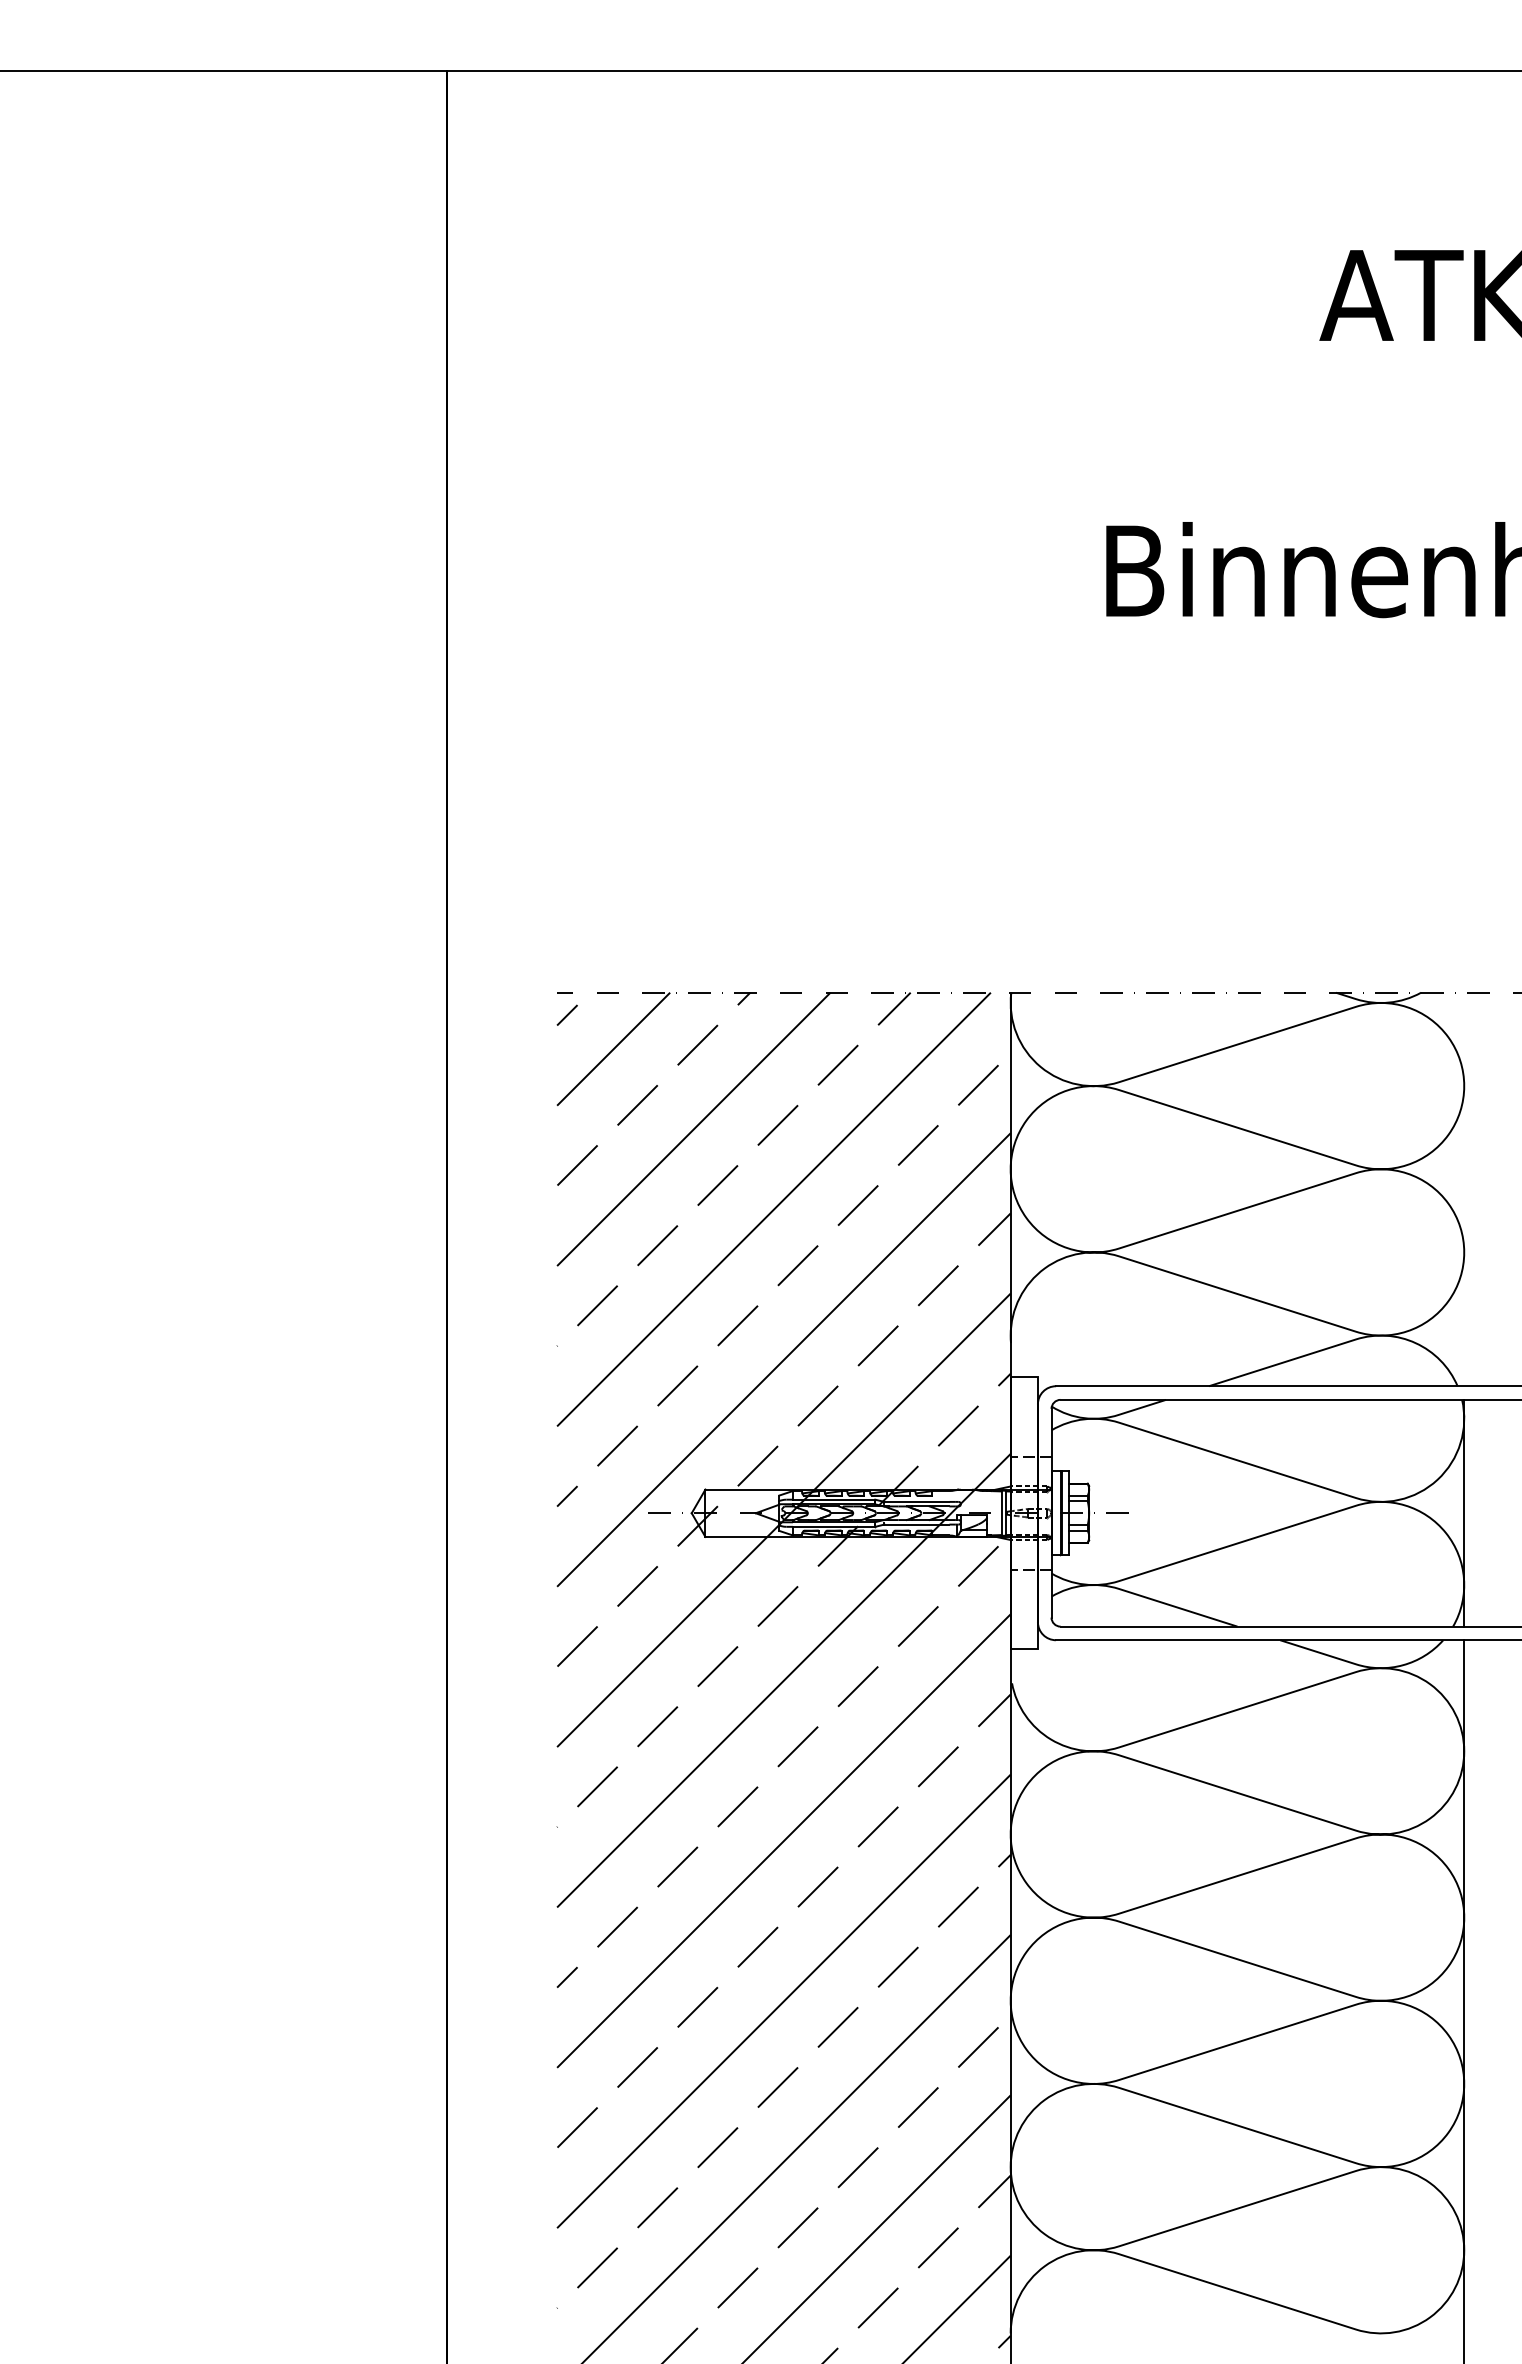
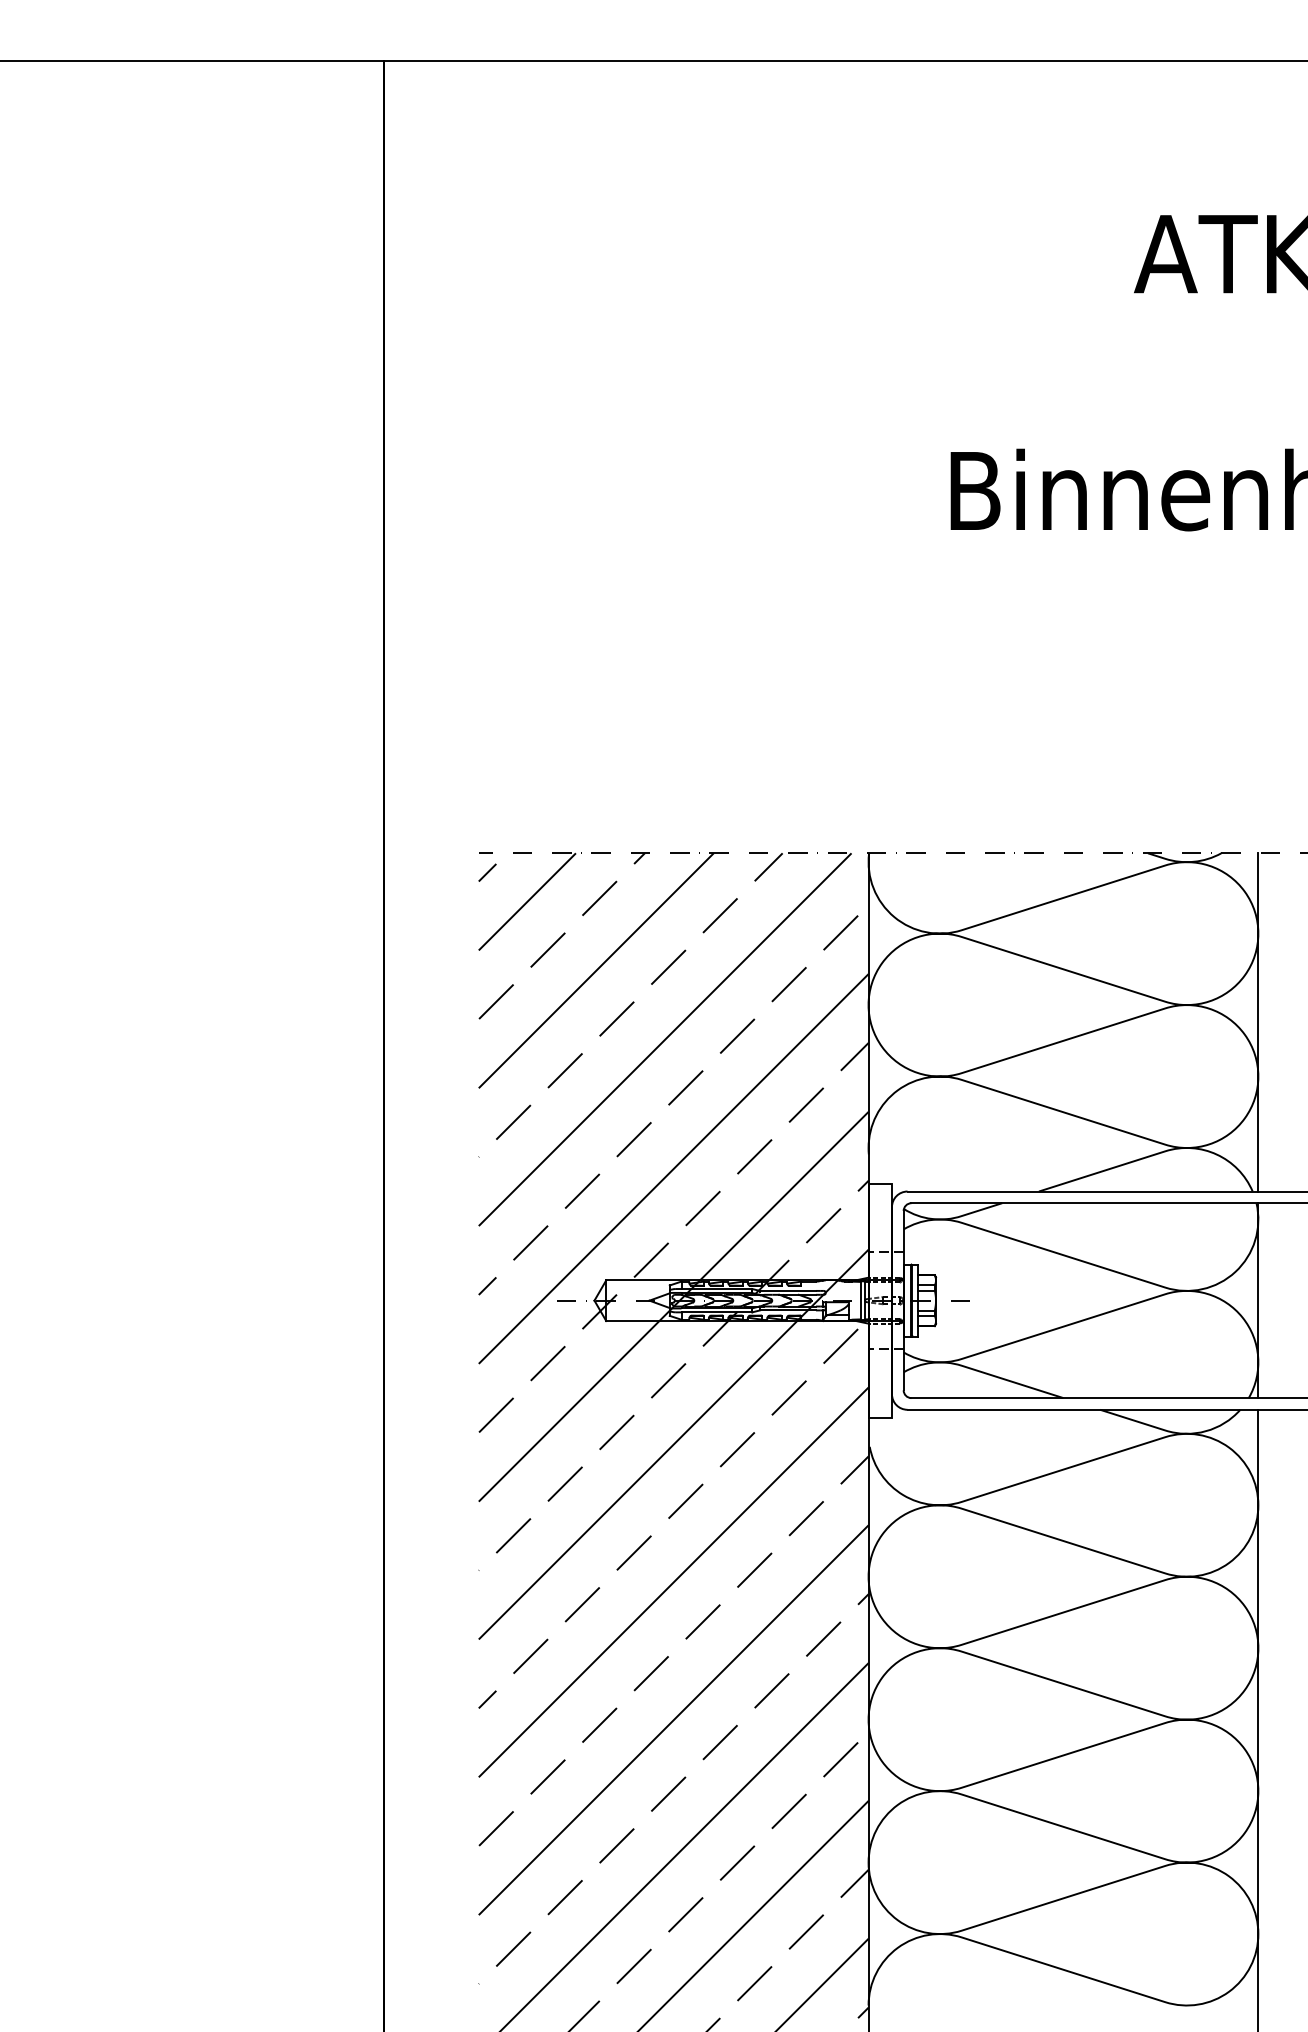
line: (1464, 1189) -> (1258, 1022), added

